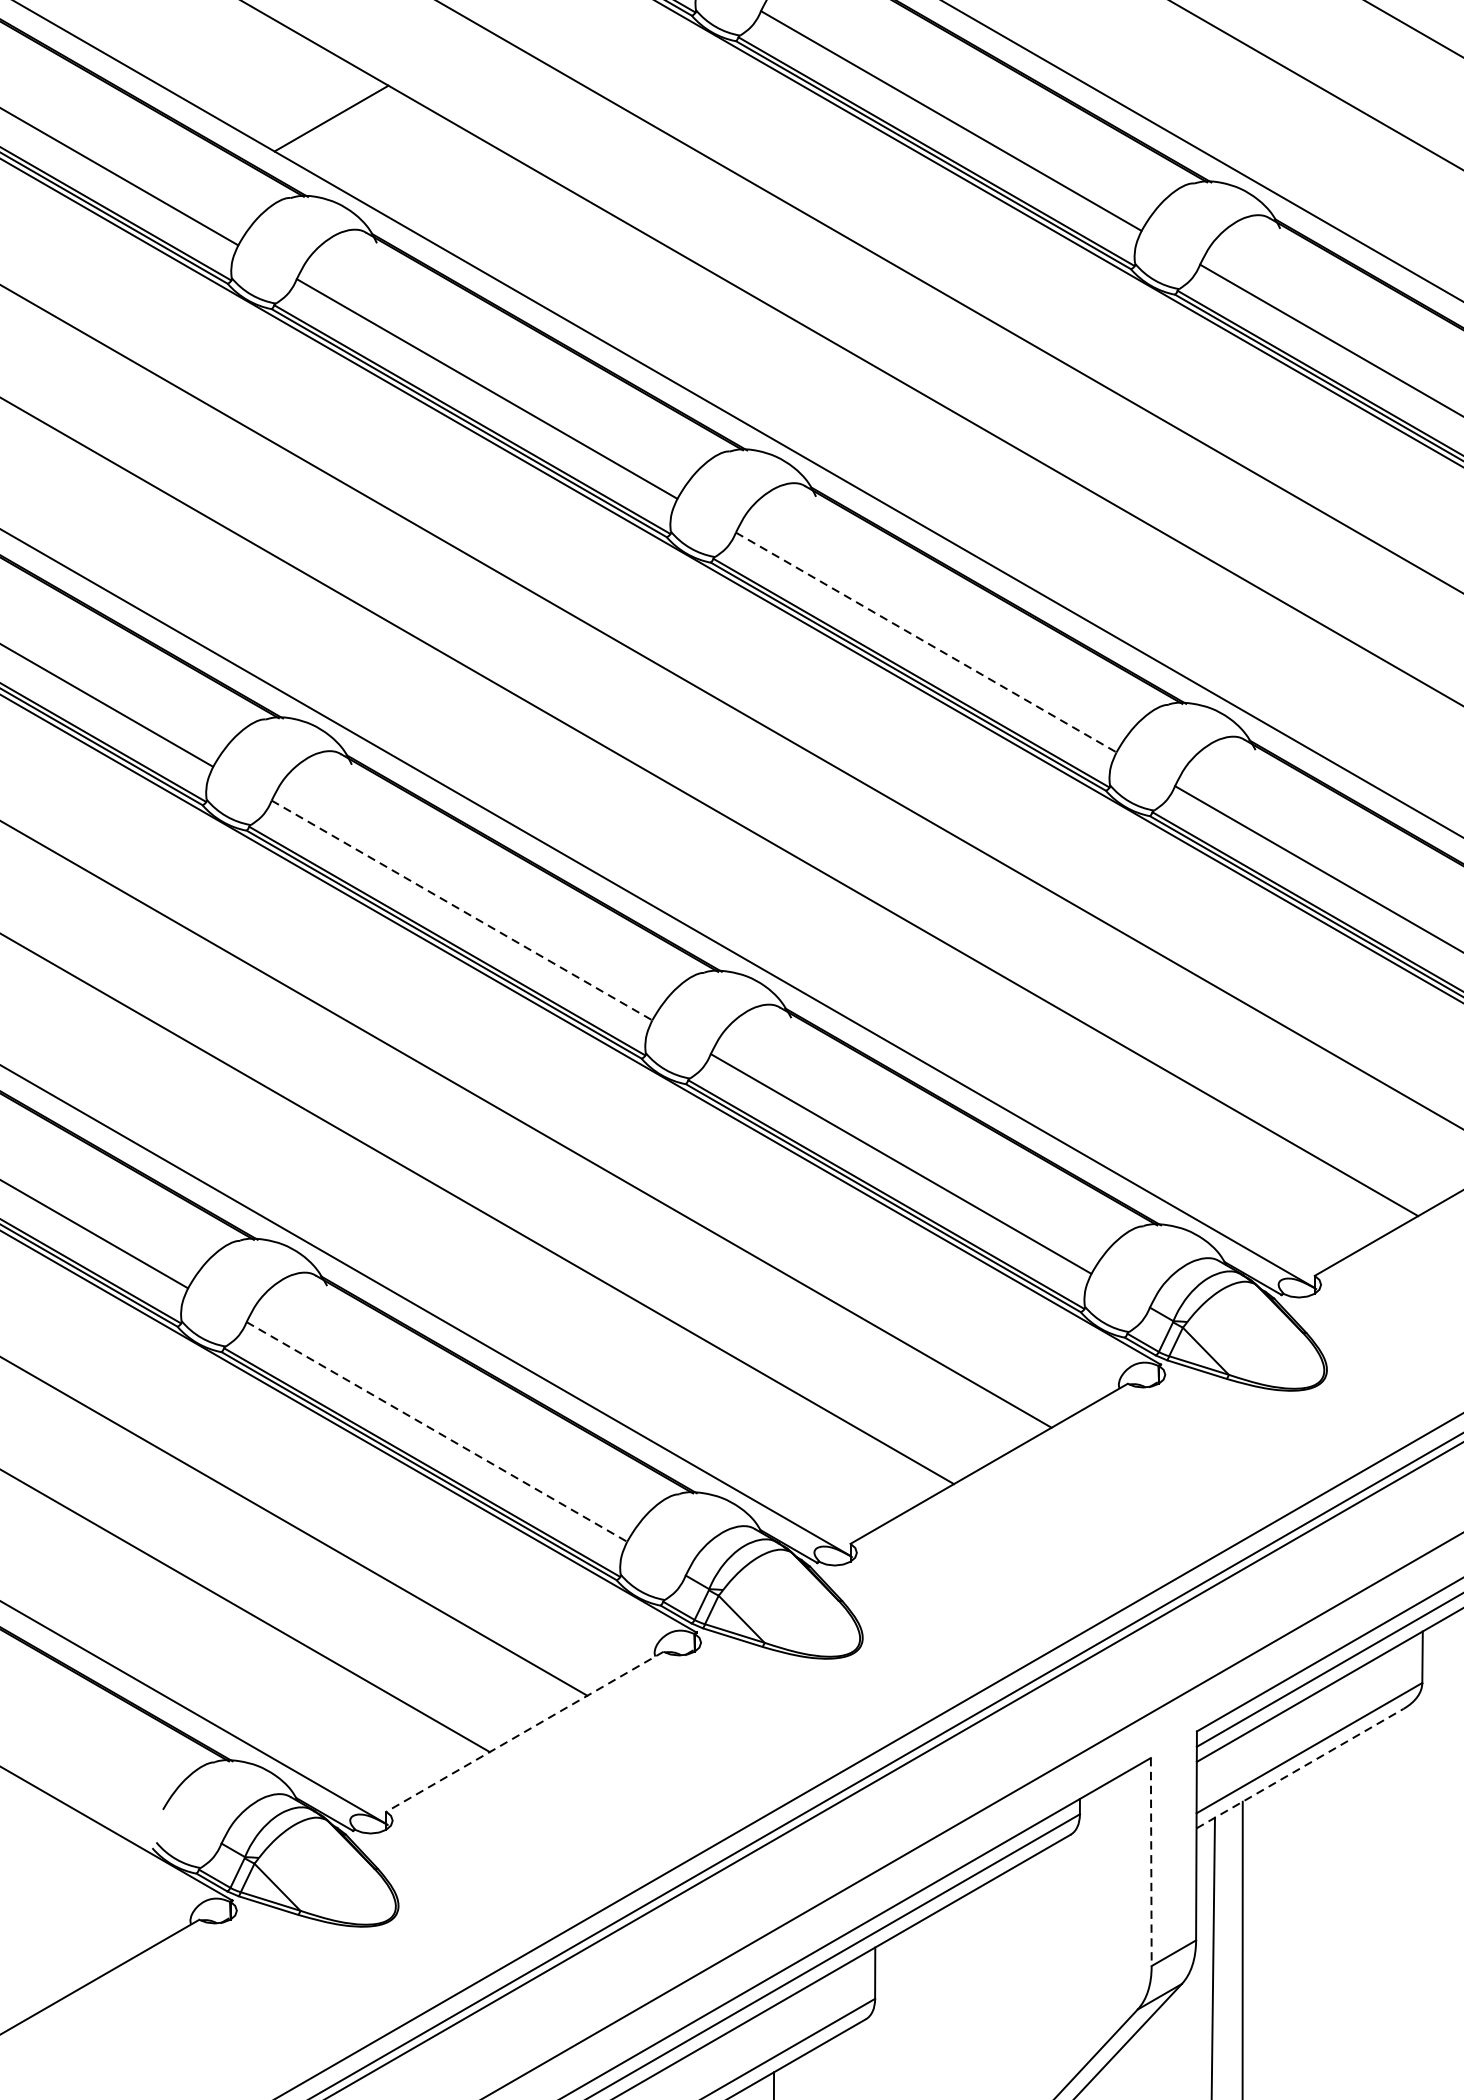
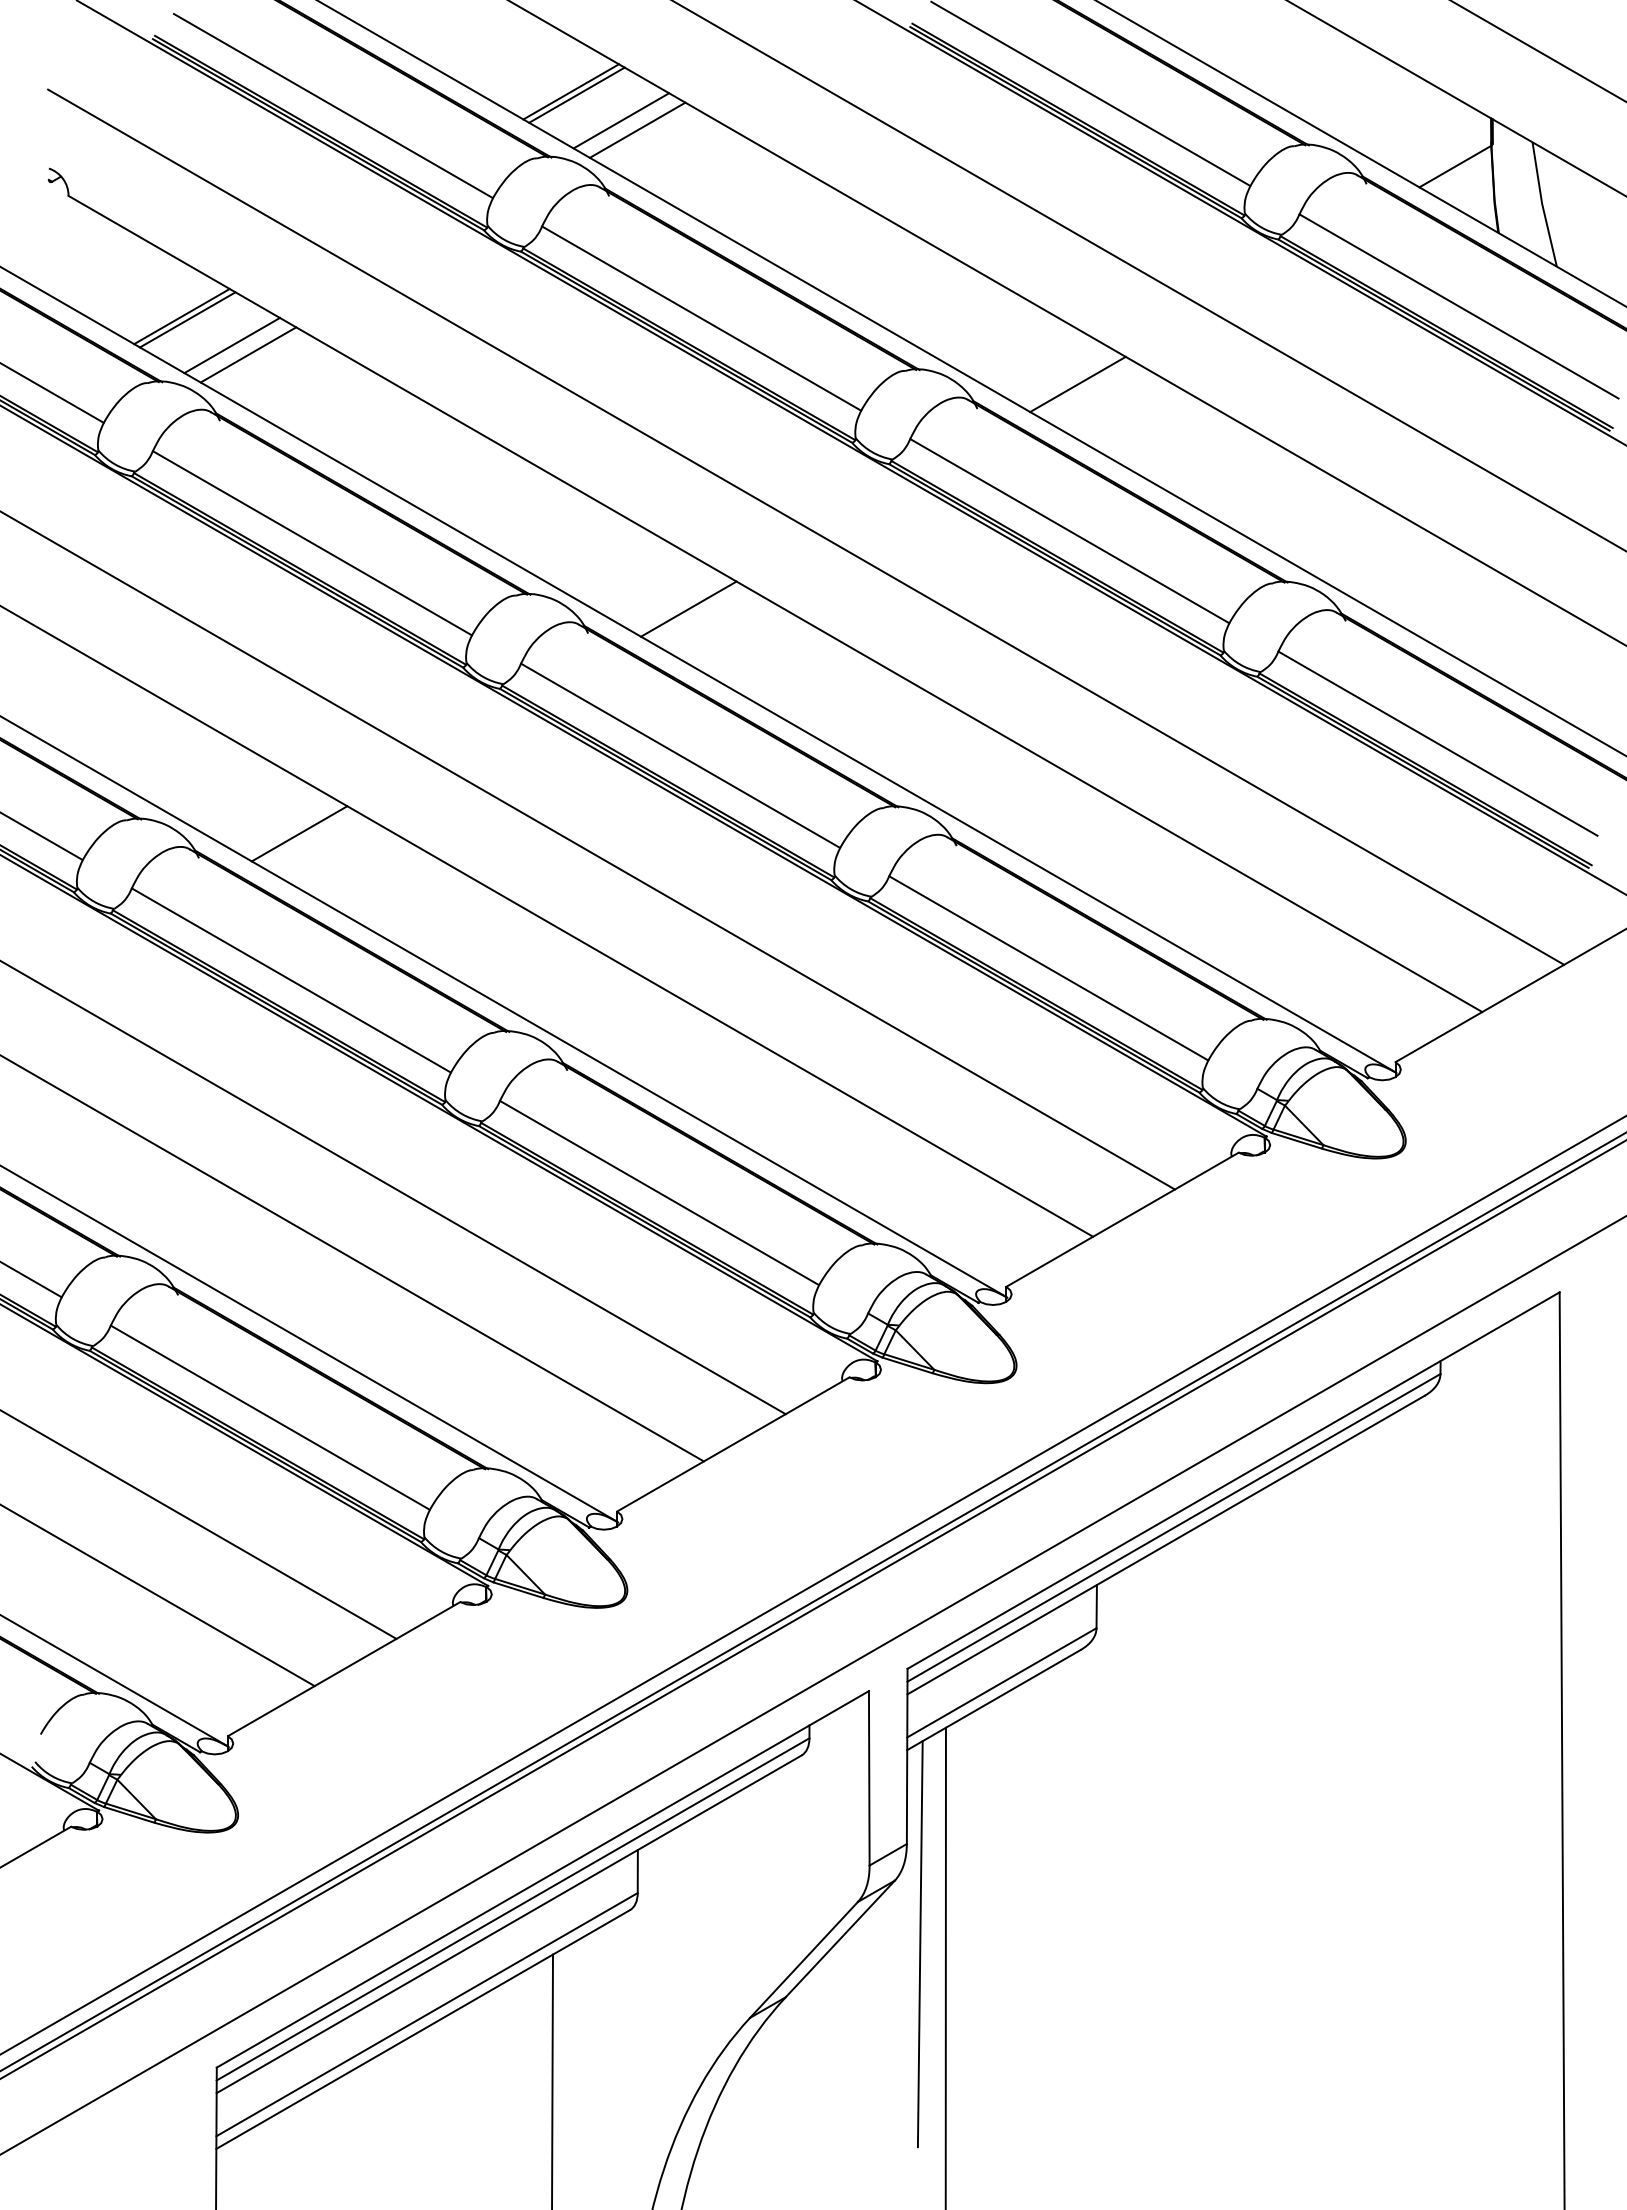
line: (338, 122) -> (187, 319), added
line: (390, 153) -> (231, 345), added
line: (410, 163) -> (248, 354), added
line: (1399, 199) -> (1077, 384), added
line: (935, 466) -> (688, 608), added
line: (927, 643) -> (681, 756), dashed -> solid
line: (471, 735) -> (299, 833), added
line: (462, 910) -> (291, 980), dashed -> solid
line: (437, 1431) -> (270, 1417), dashed -> solid
line: (524, 1732) -> (343, 1669), dashed -> solid
line: (1300, 1768) -> (994, 1699), dashed -> solid
line: (1151, 1862) -> (869, 1778), dashed -> solid

